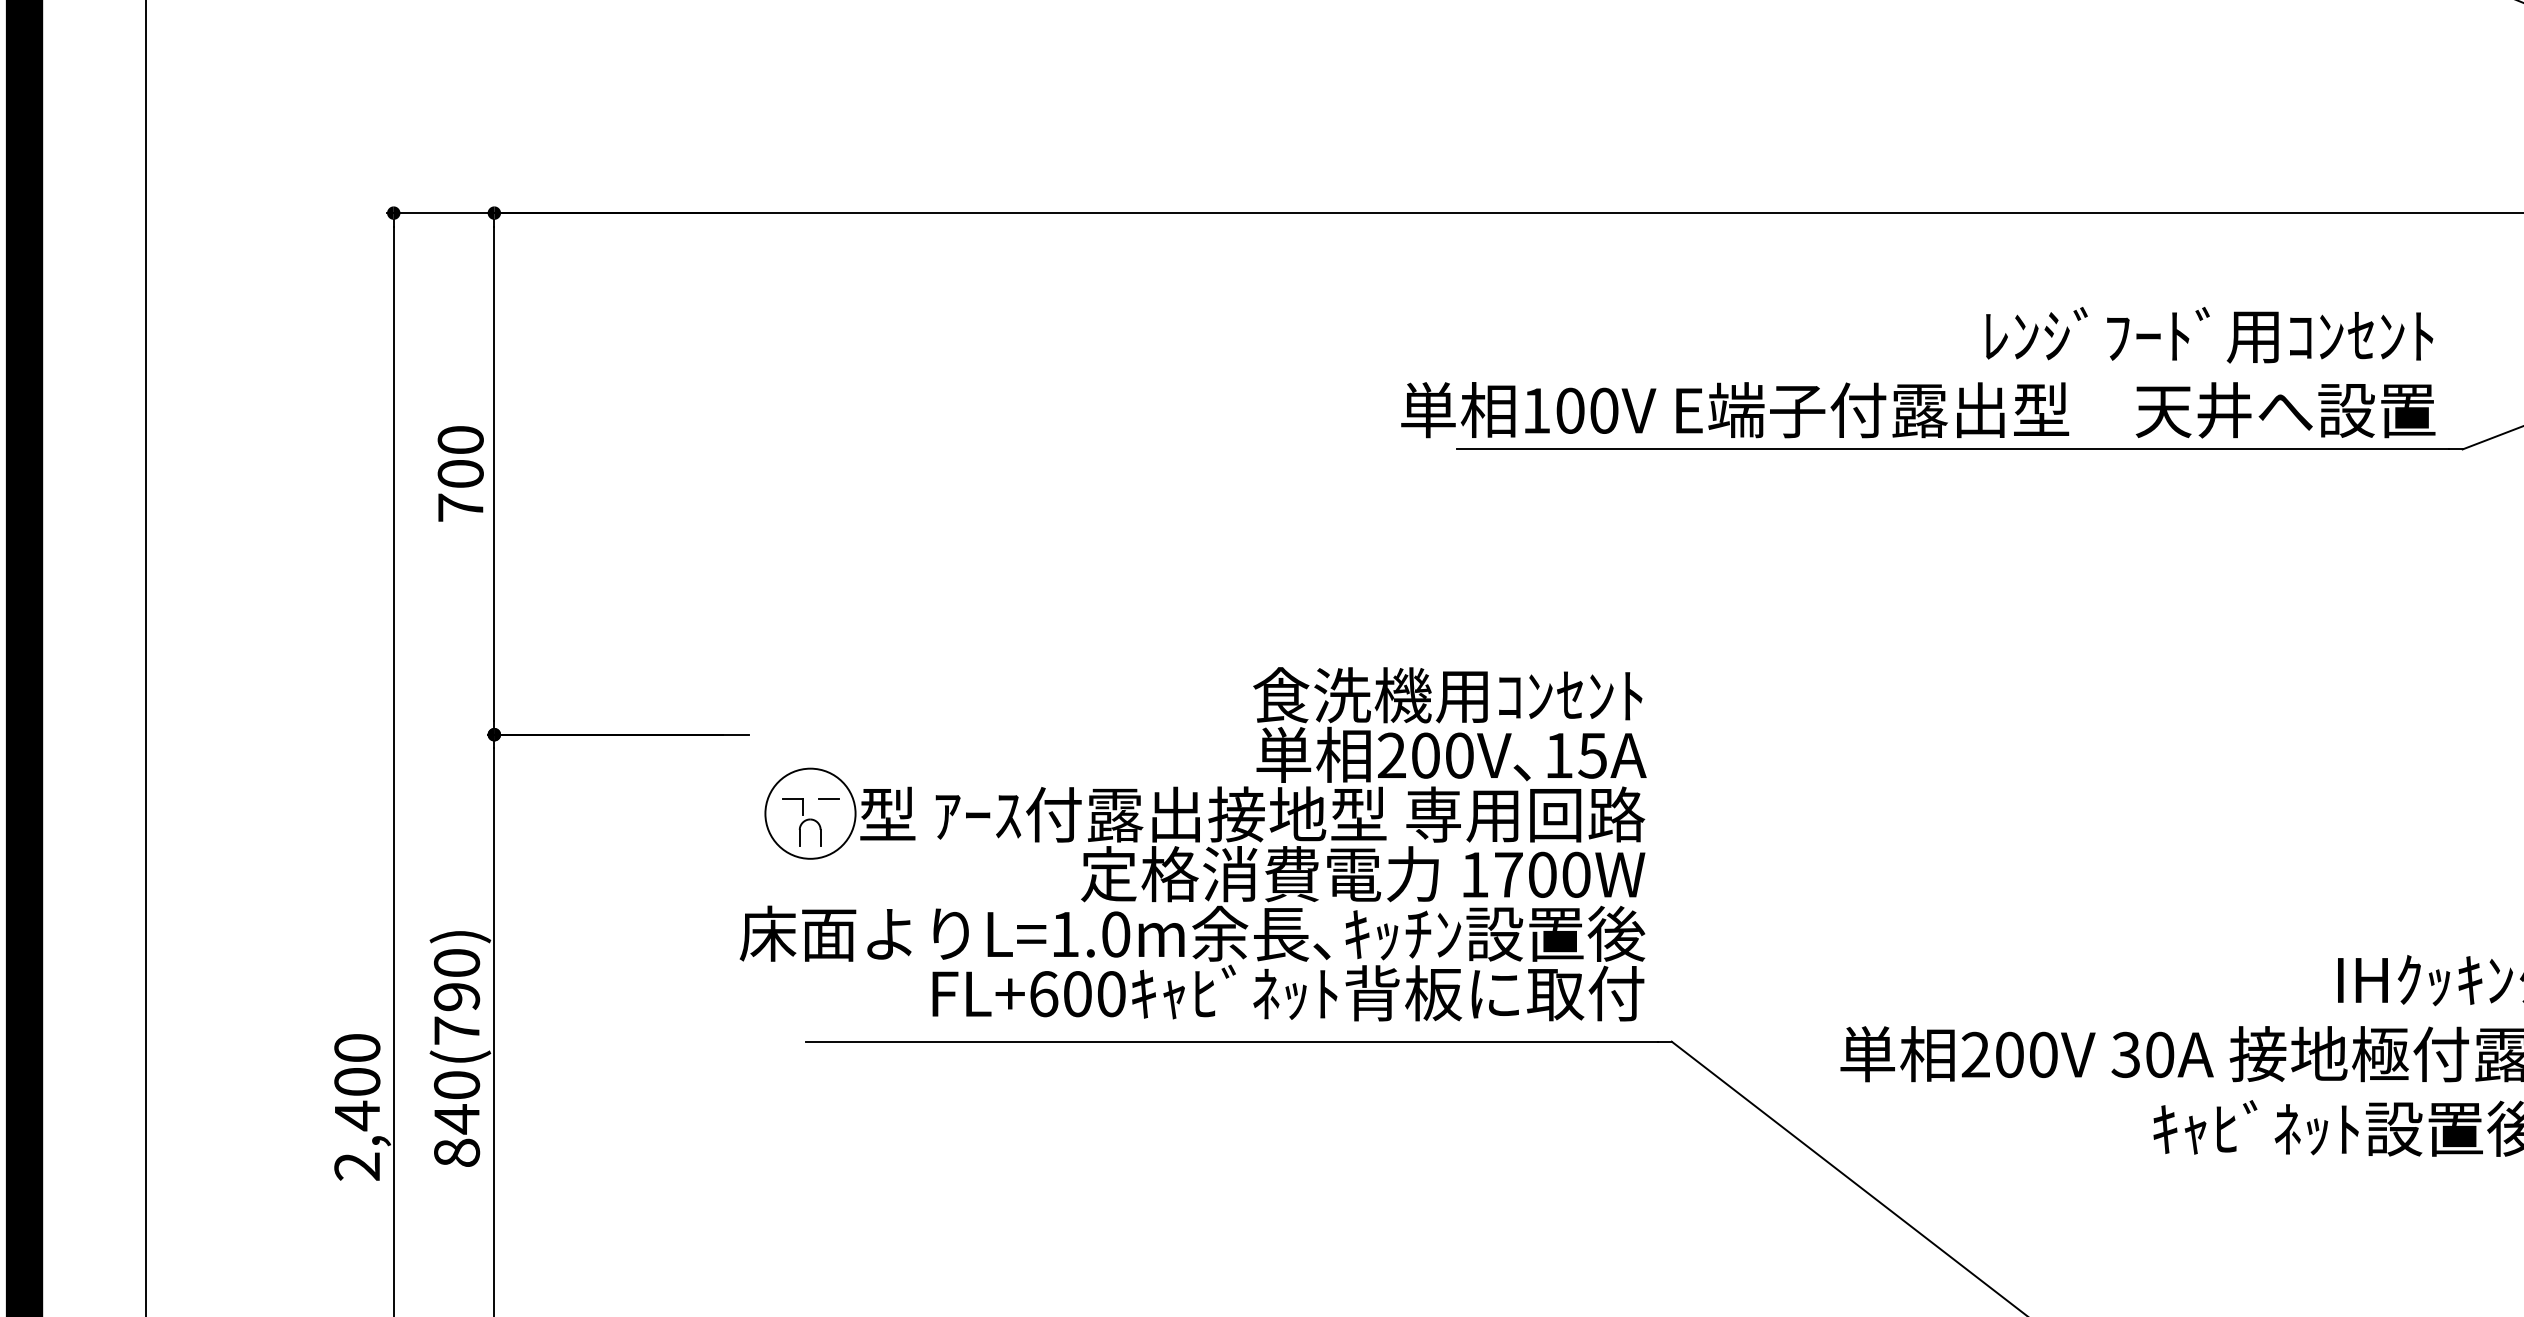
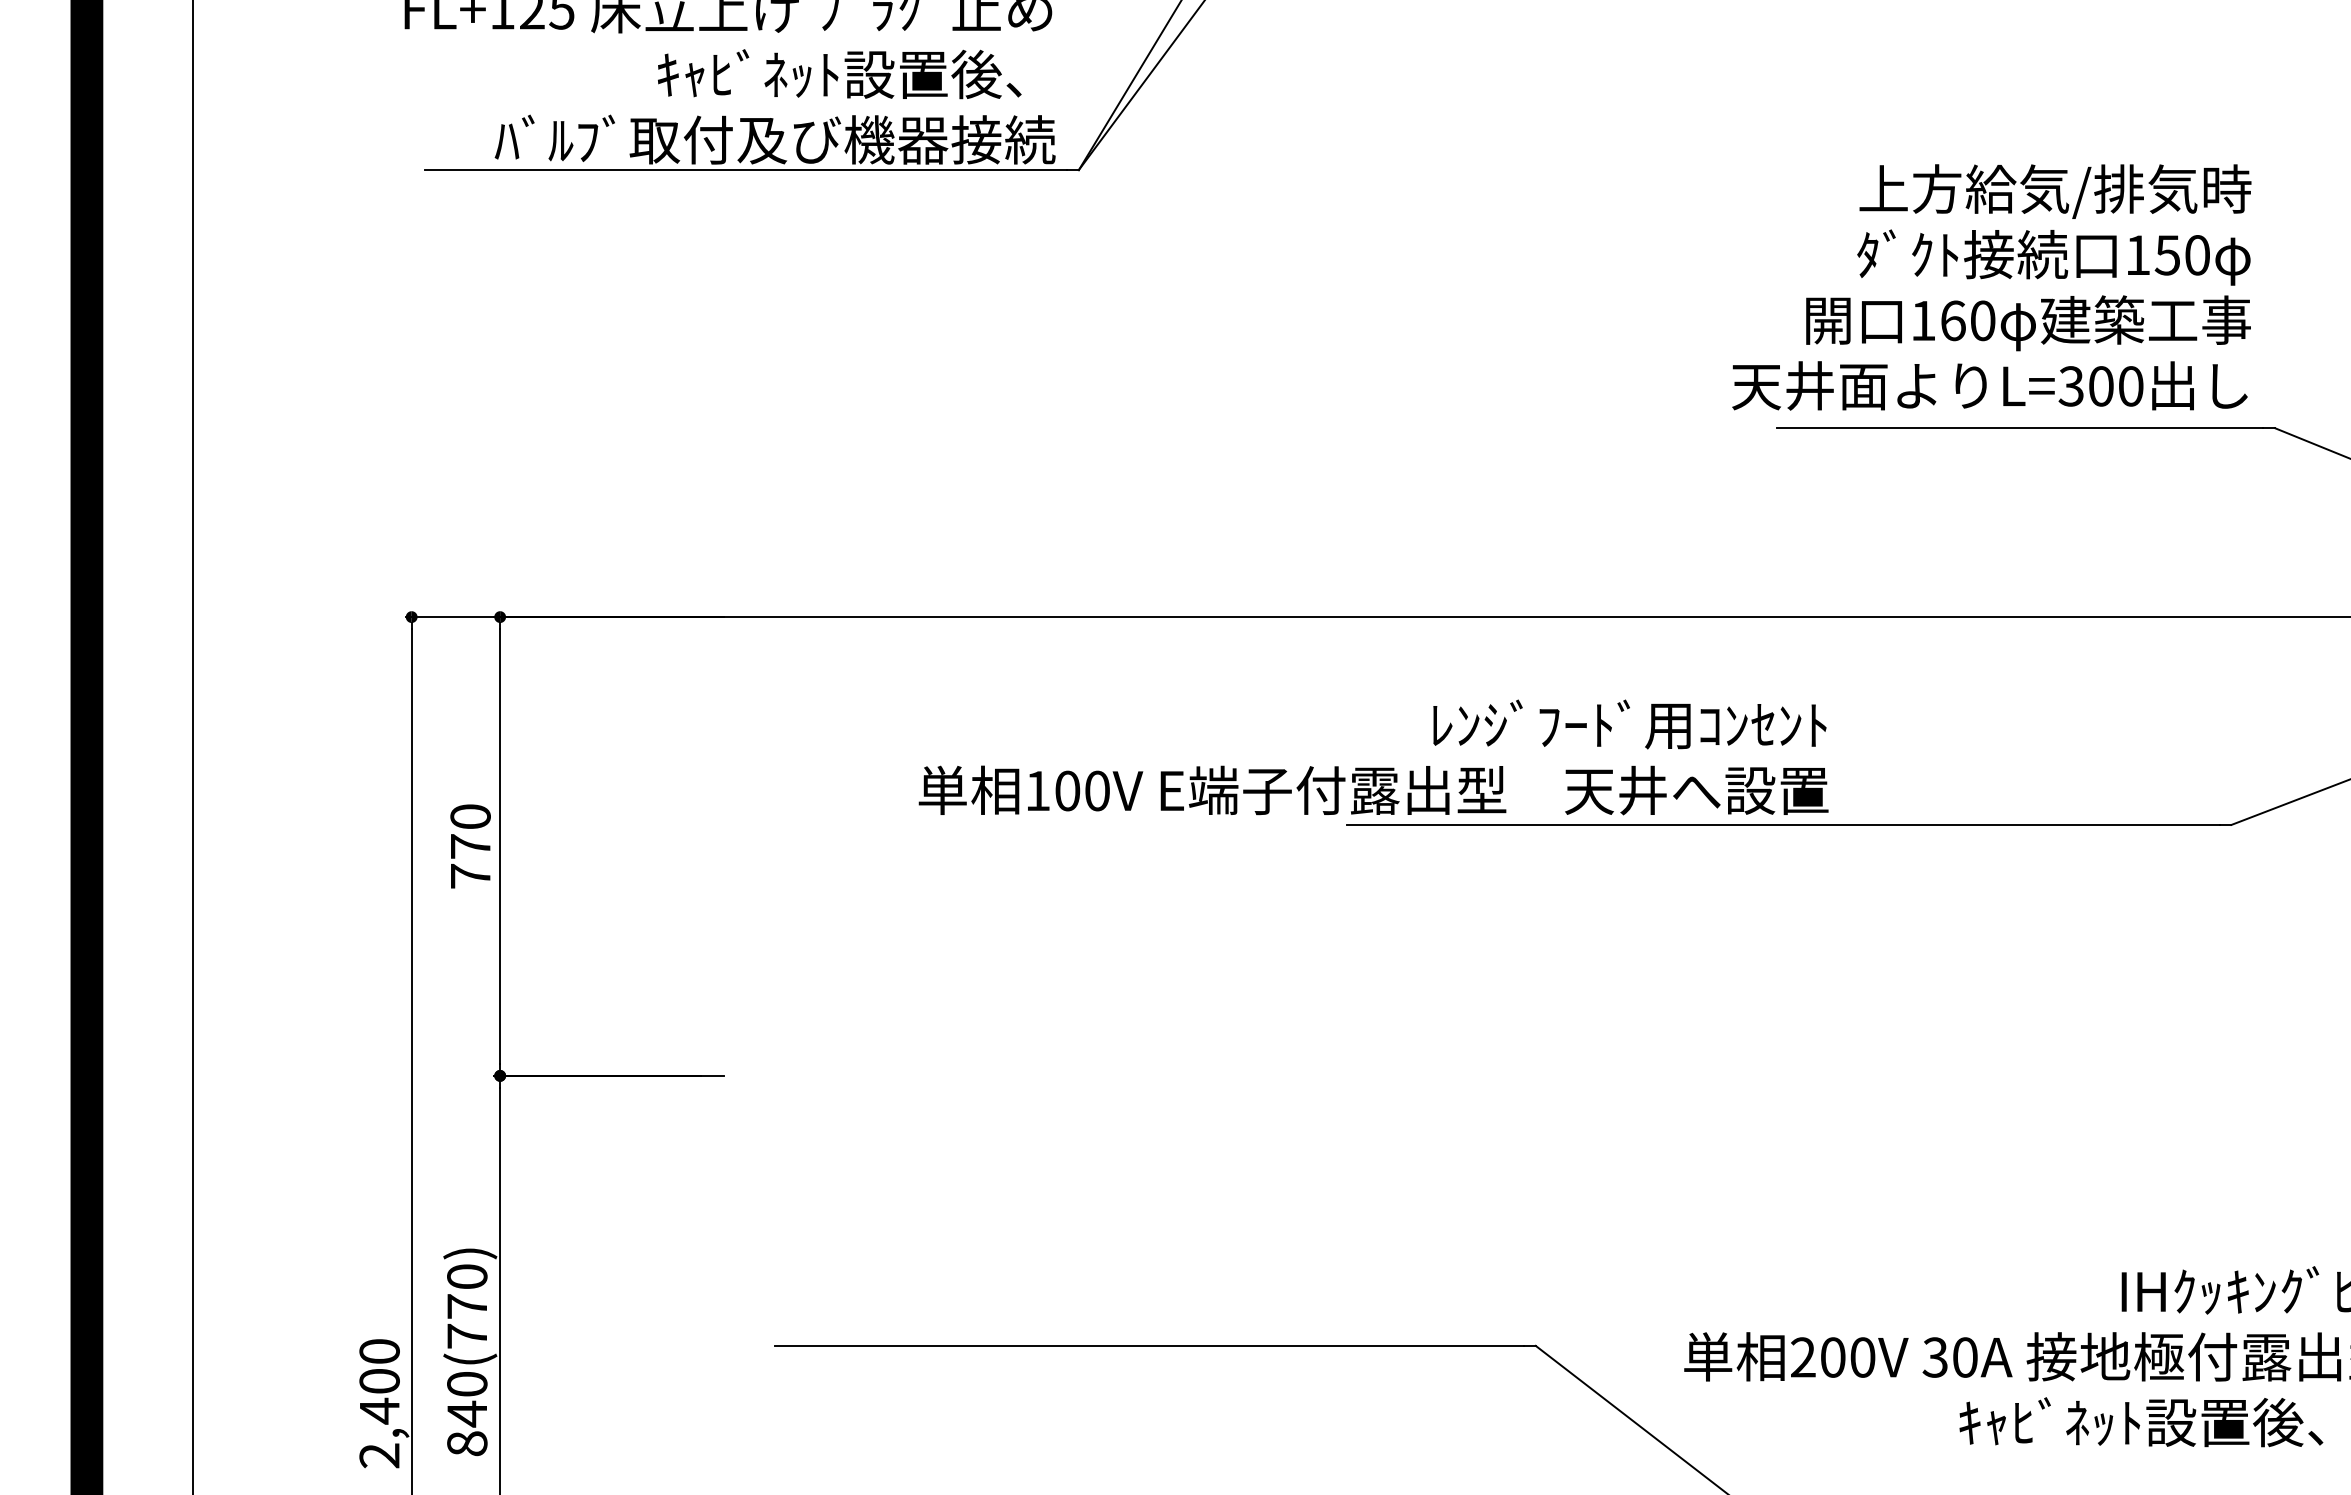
text: (1918, 372) -> (1373, 757), moved
text: (460, 473) -> (470, 846), 700 -> 770
part: (1192, 844) -> (1114, 1172), removed
text: (457, 996) -> (467, 1306), 840(790) -> 840(770)

